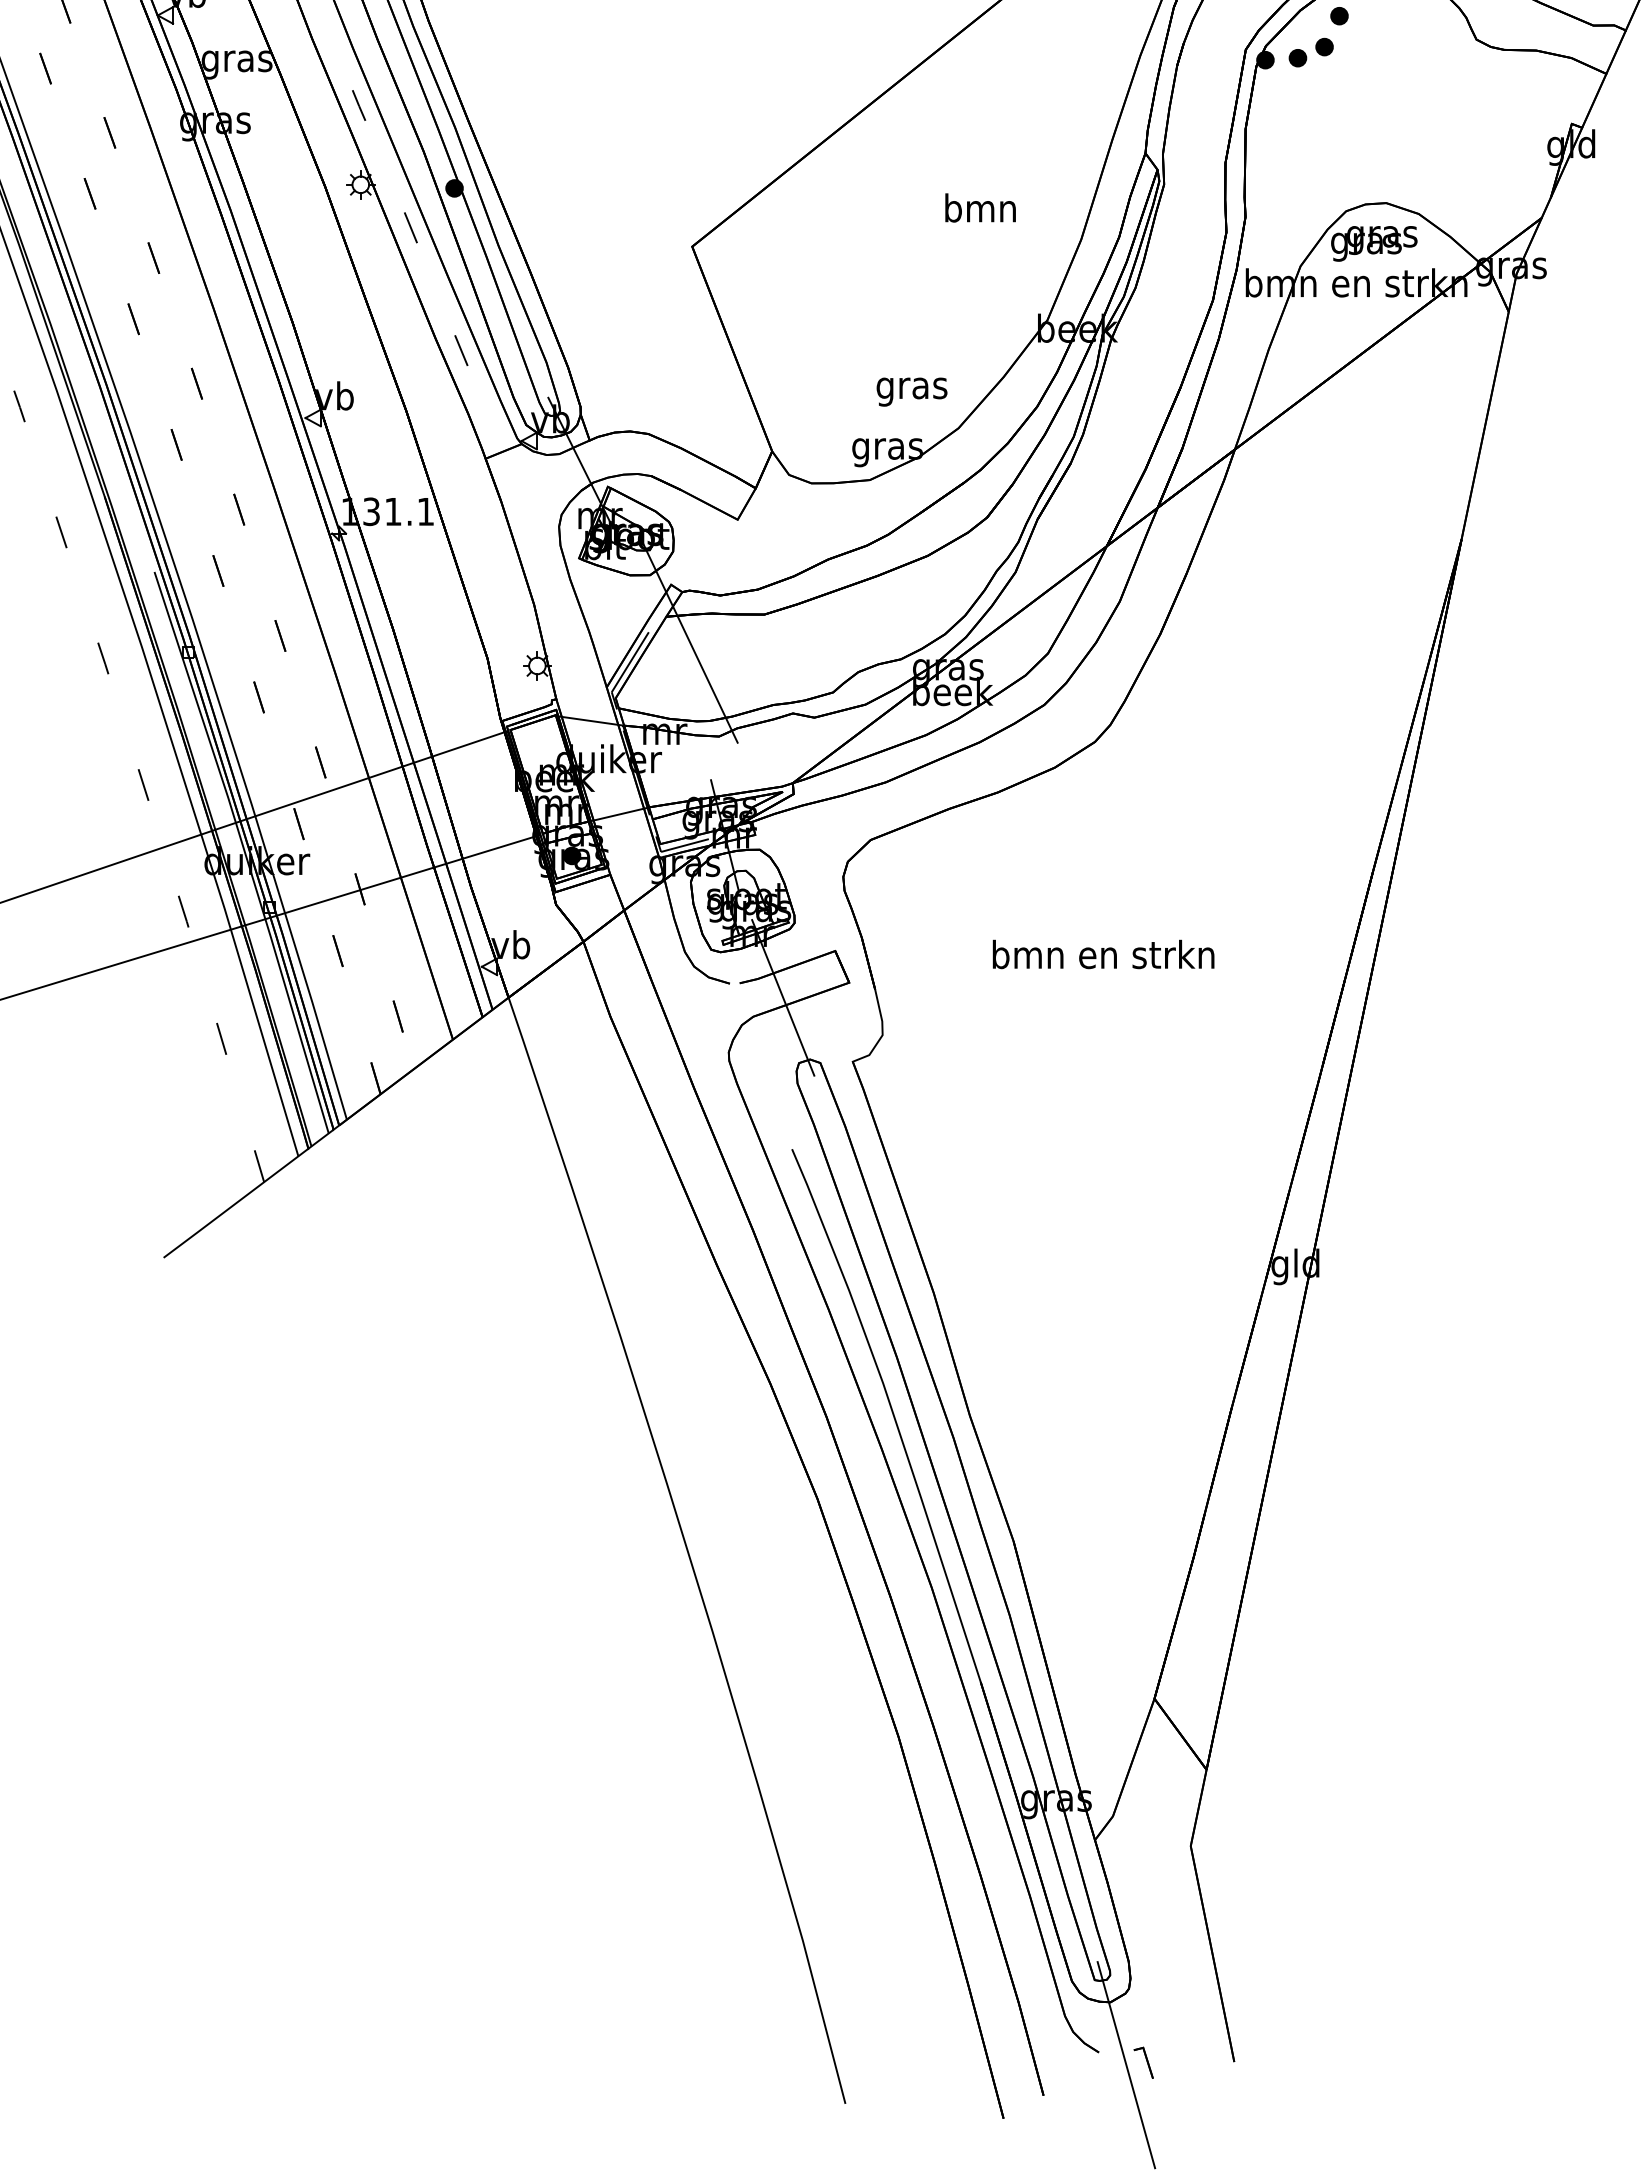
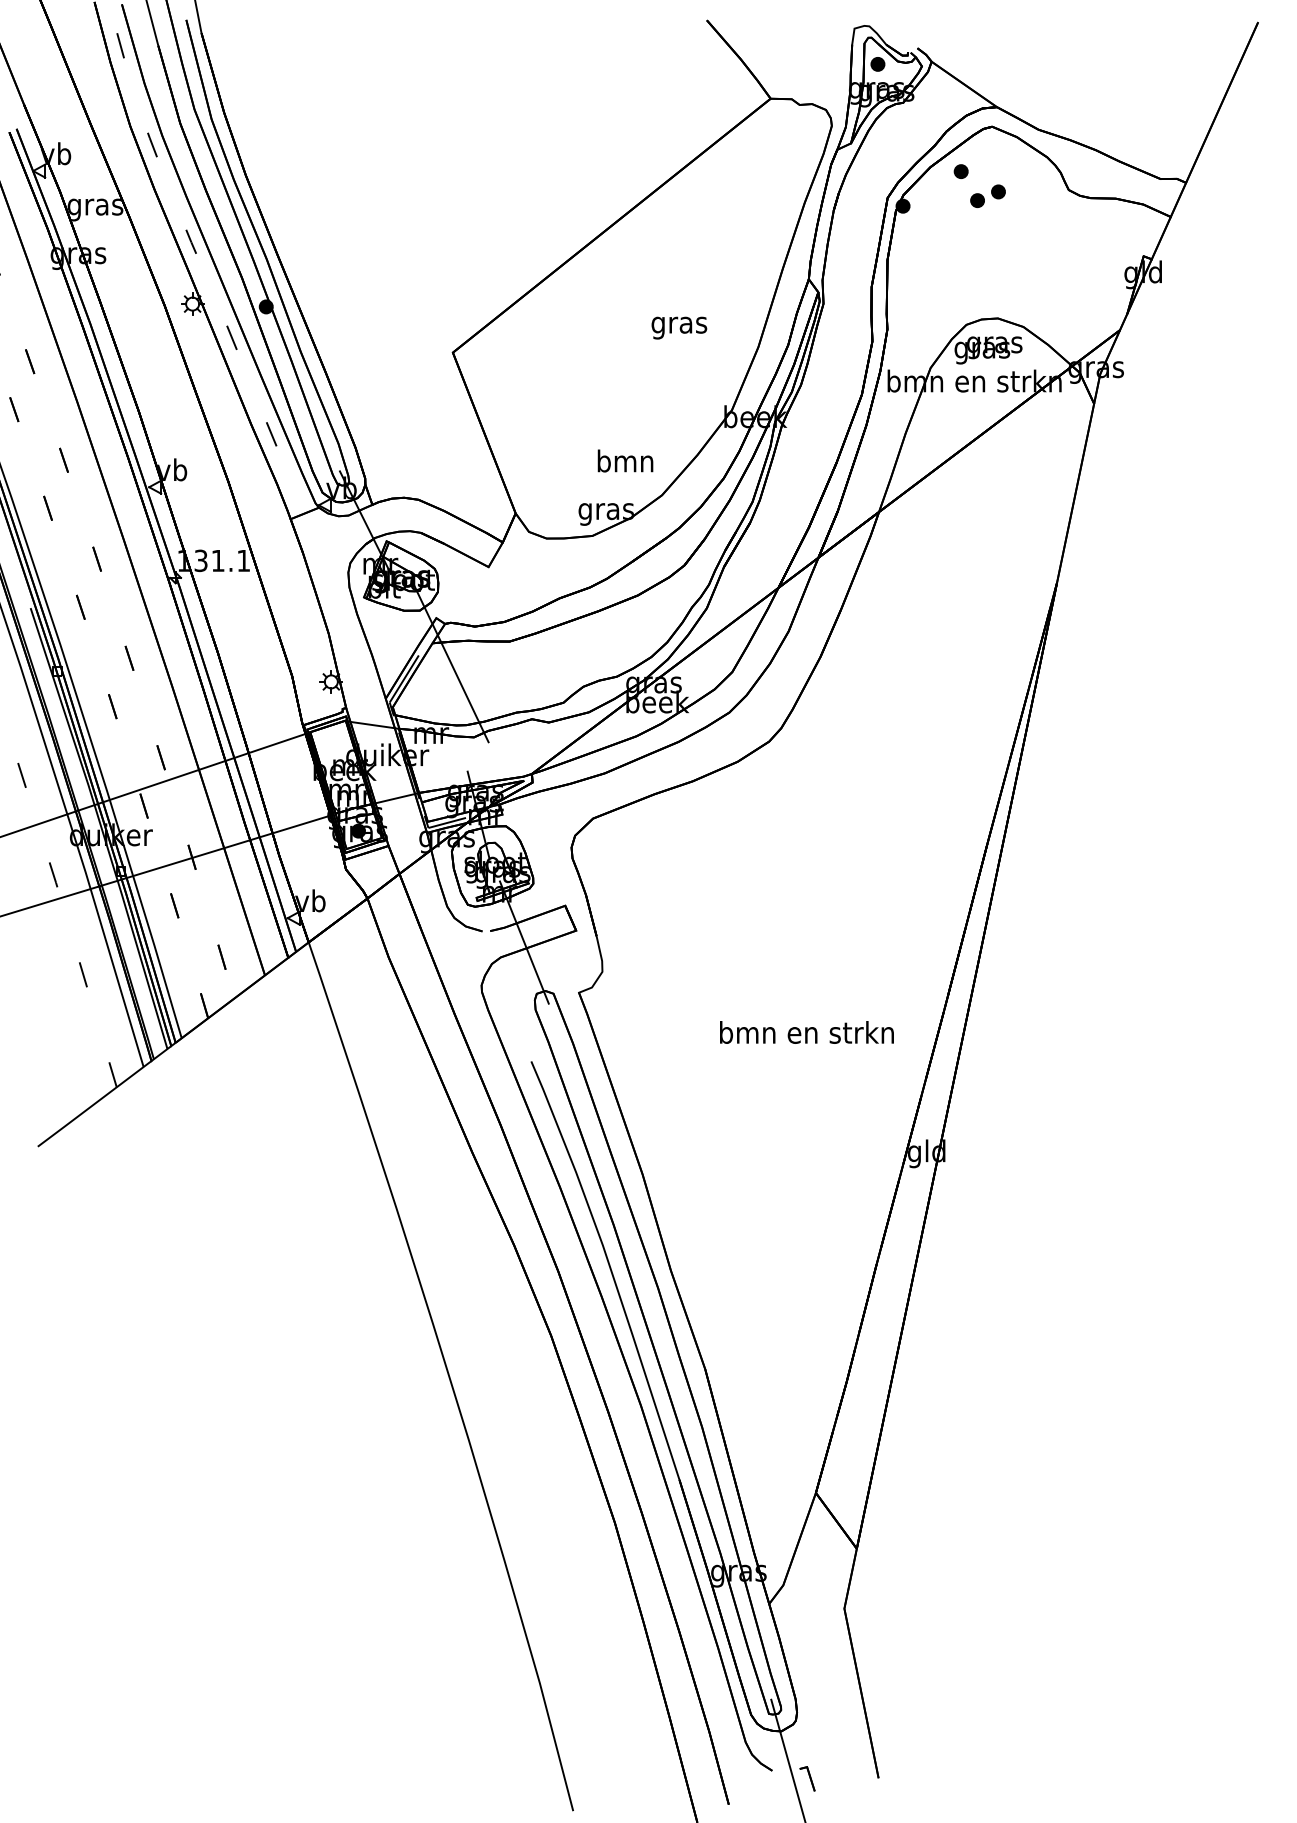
part: (1310, 51) -> (987, 195), moved
text: (980, 210) -> (679, 324), bmn -> gras
text: (912, 387) -> (625, 463), gras -> bmn
text: (1103, 954) -> (806, 1032), moved

